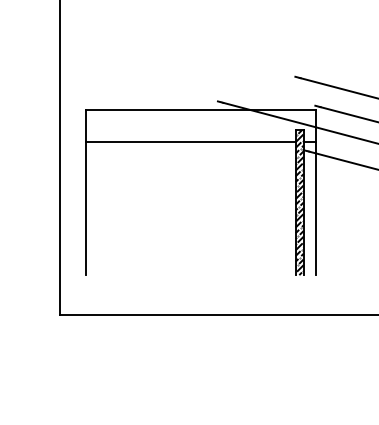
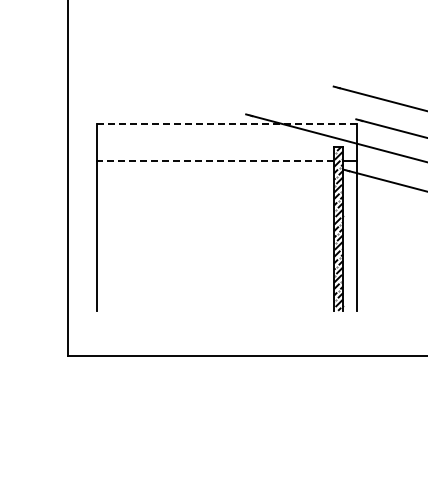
line: (200, 110) -> (226, 124), solid -> dashed
line: (190, 142) -> (215, 160), solid -> dashed

